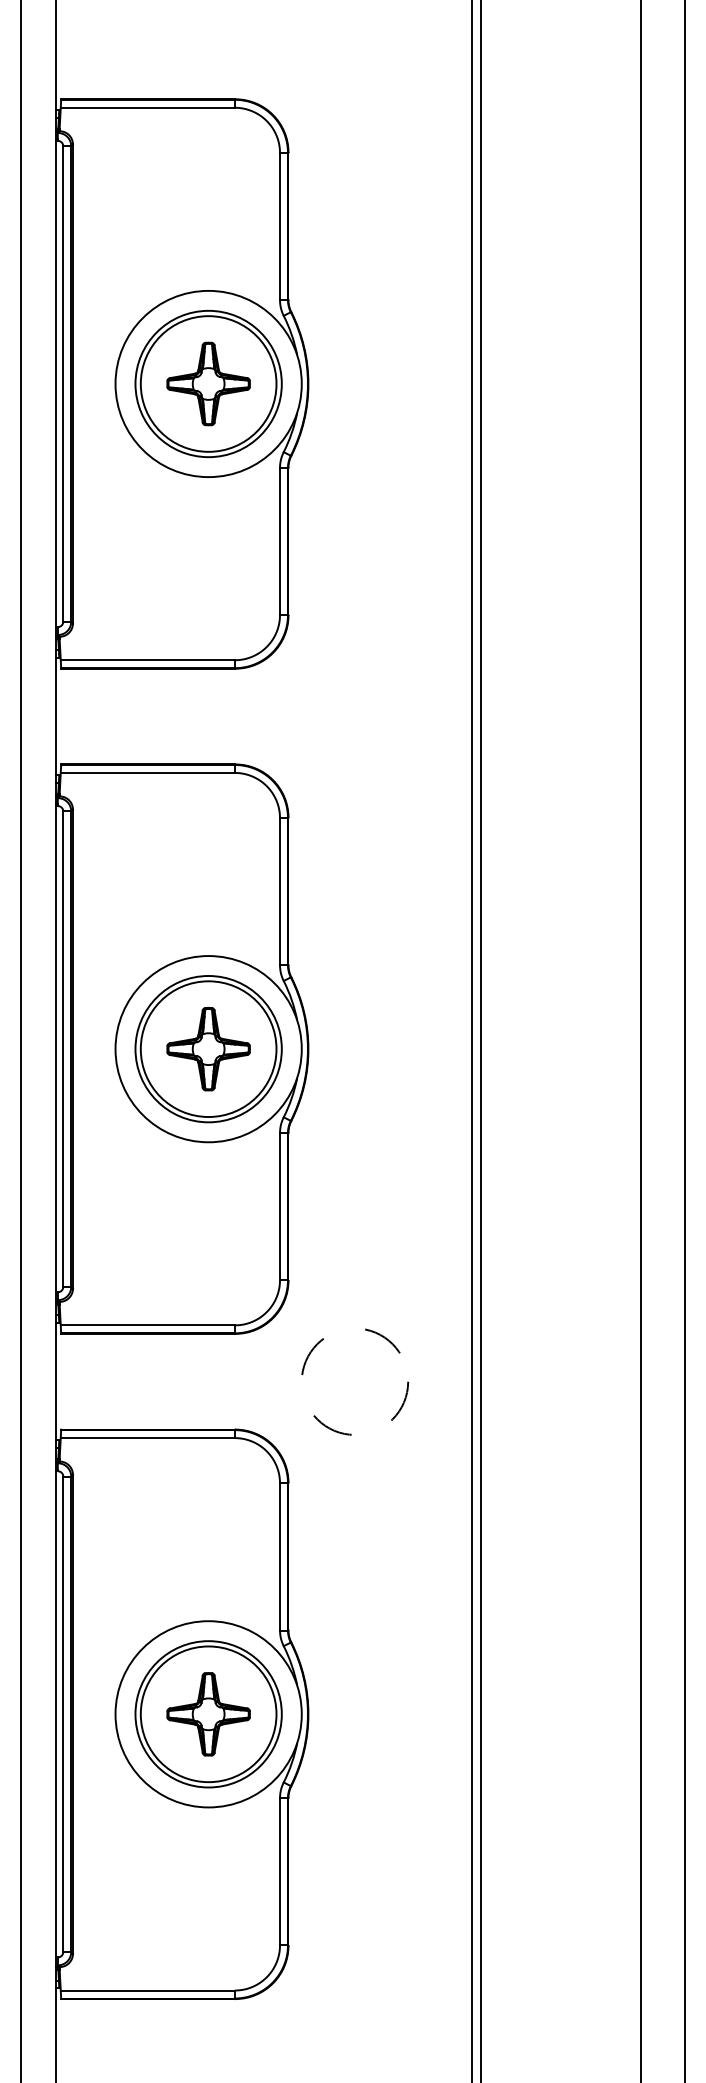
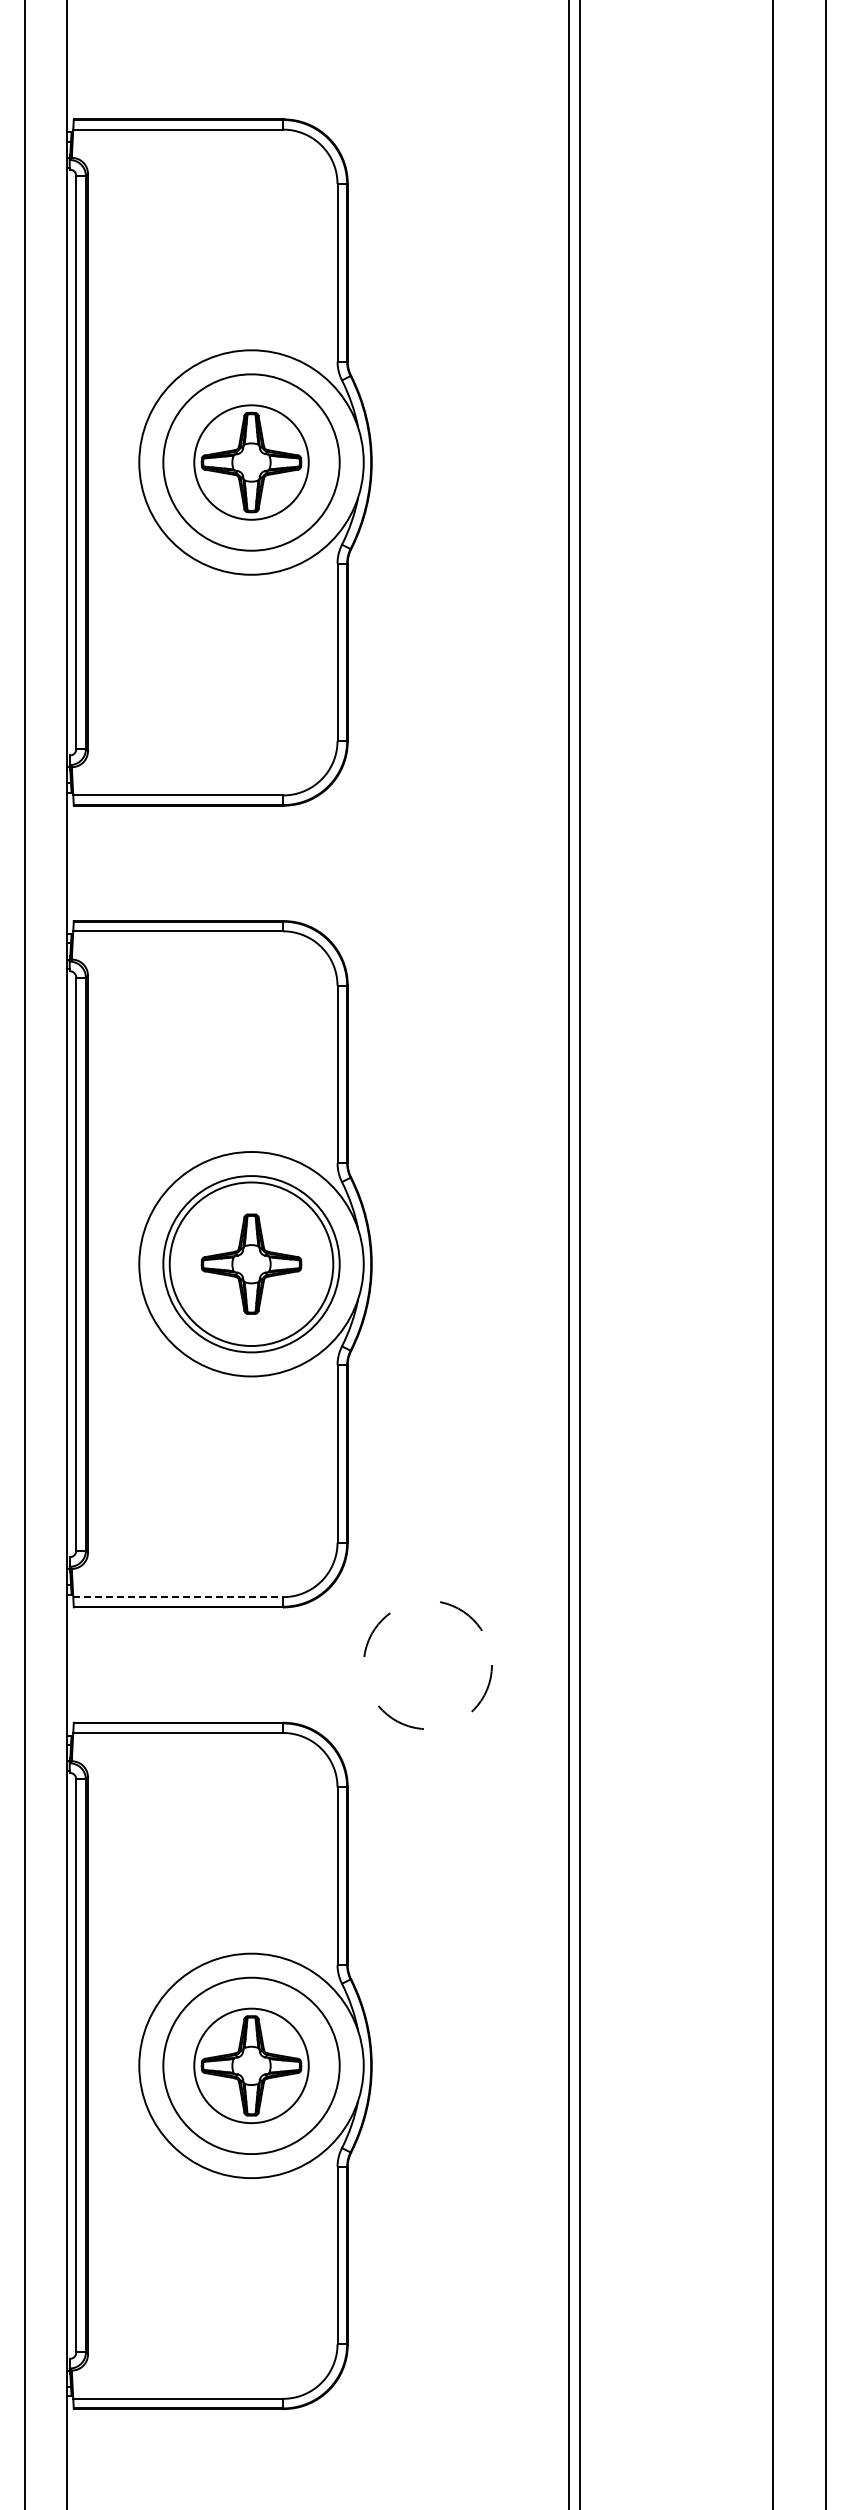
circle: (208, 383) -> (251, 462), size x0.7
line: (148, 1325) -> (178, 1597), solid -> dashed
circle: (208, 1713) -> (251, 2065), size x0.7

